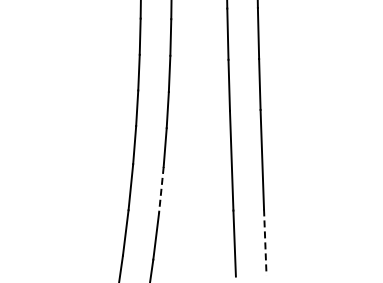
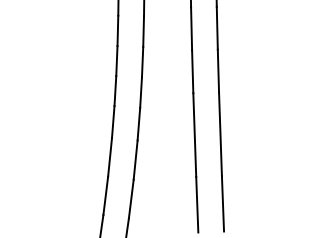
line: (161, 190) -> (135, 160), dashed -> solid
line: (265, 242) -> (223, 203), dashed -> solid

